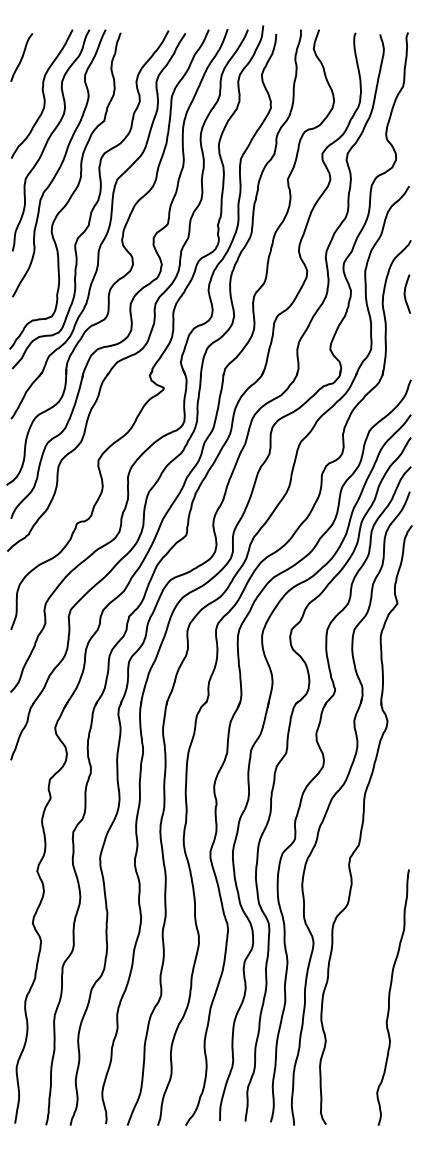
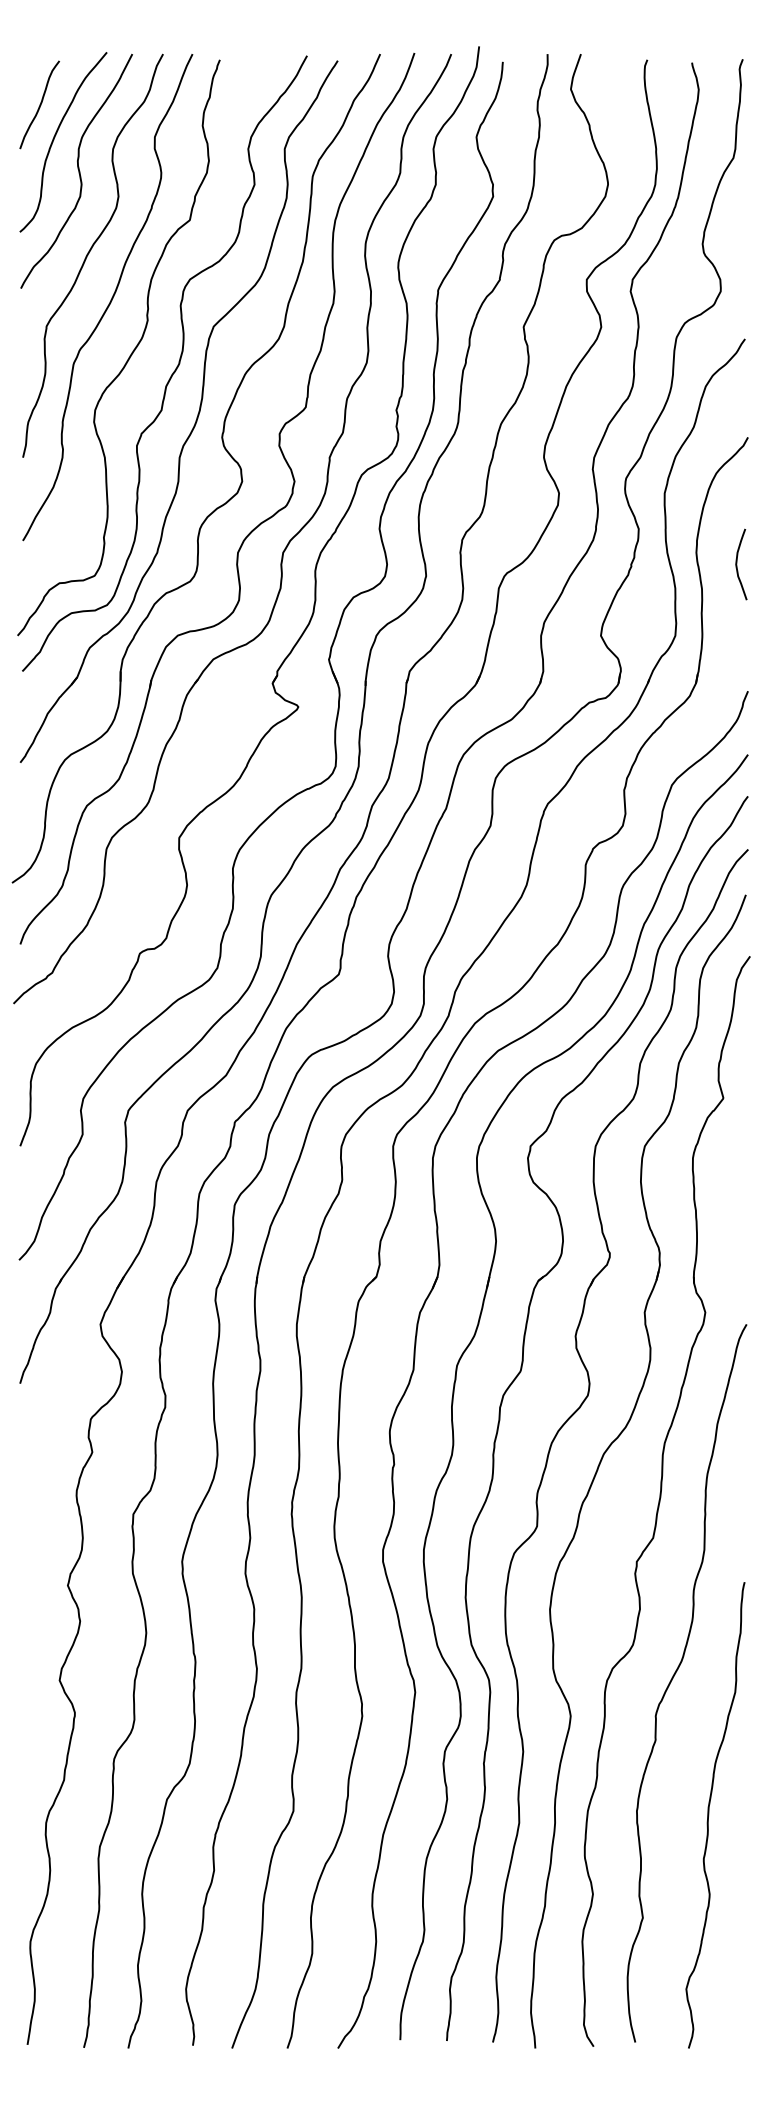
curve: (30, 76) -> (55, 139), added
curve: (405, 293) -> (737, 563), moved
curve: (372, 919) -> (677, 1673), added

